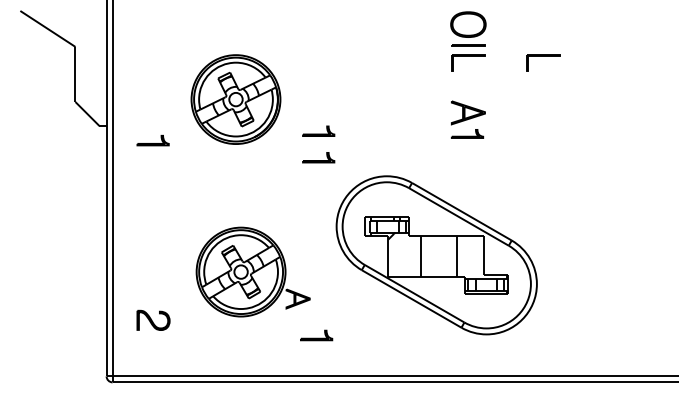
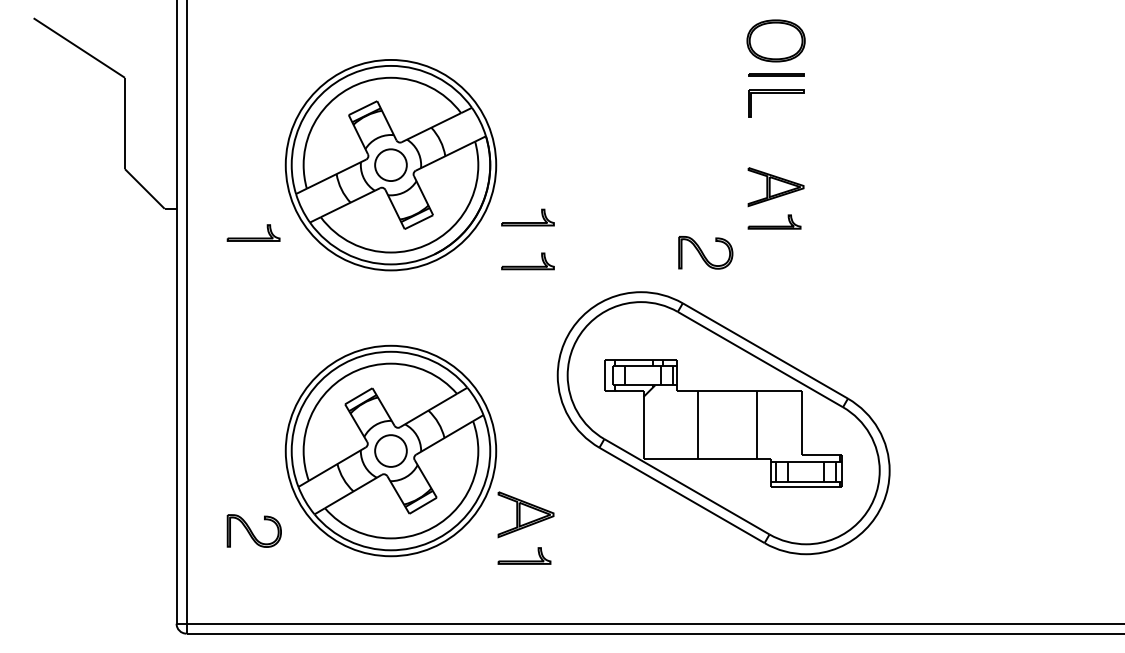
part: (543, 62) -> (900, 103), removed
part: (235, 99) -> (390, 164), size x1.43
part: (425, 152) -> (705, 252), added
part: (252, 271) -> (418, 449), size x1.43

